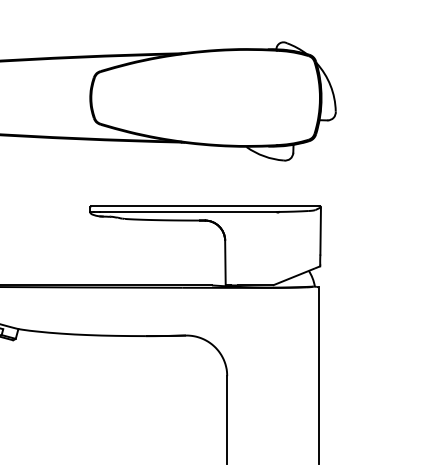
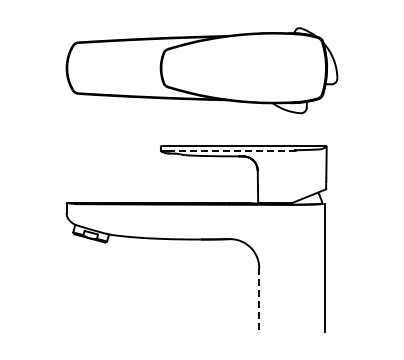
line: (188, 212) -> (231, 150), solid -> dashed
line: (227, 420) -> (259, 300), solid -> dashed

